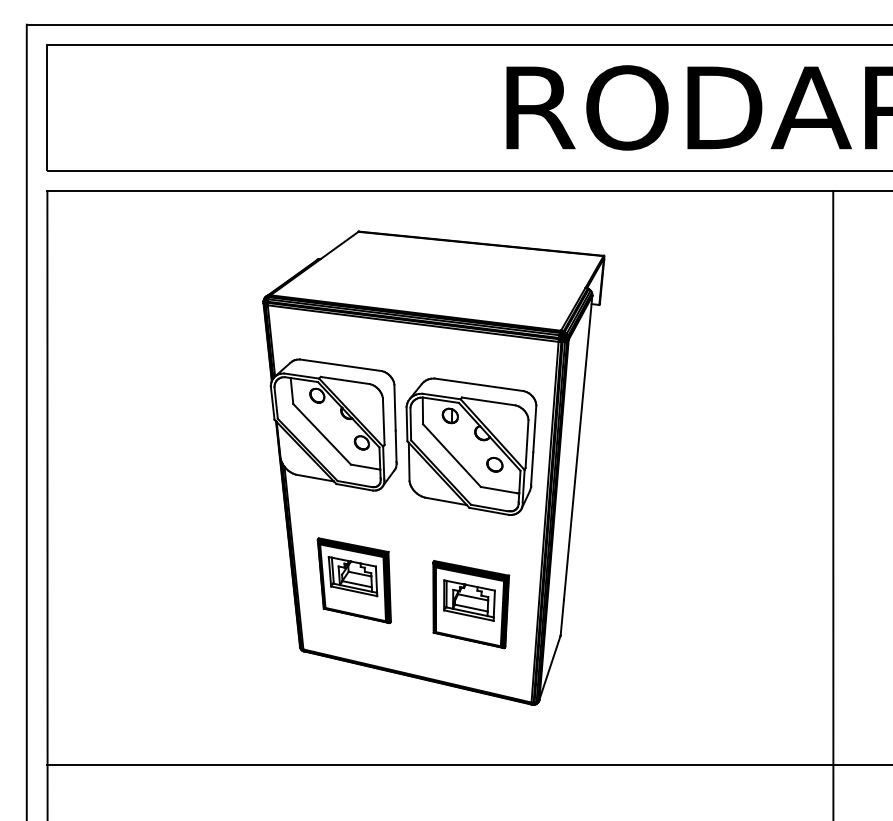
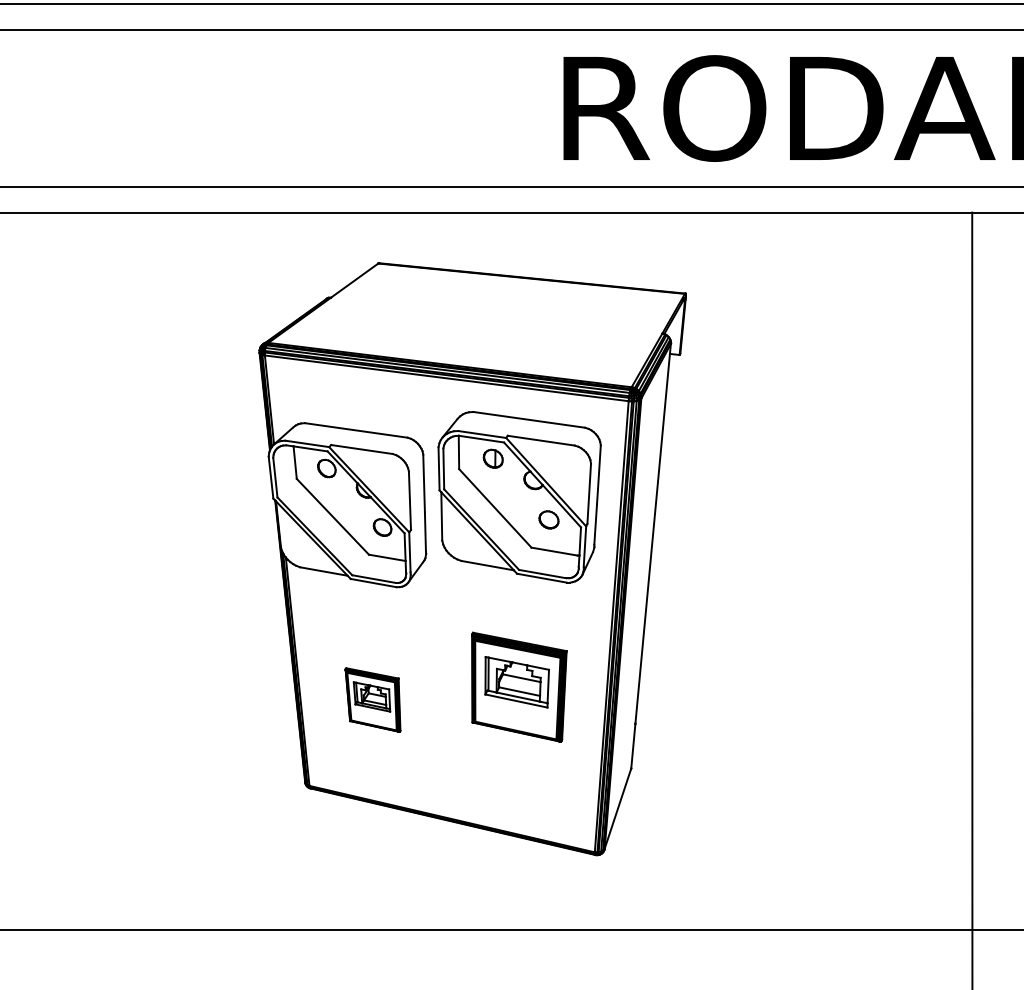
part: (471, 446) -> (519, 497), moved
part: (353, 580) -> (372, 699), size x0.6
part: (471, 604) -> (519, 687), moved

